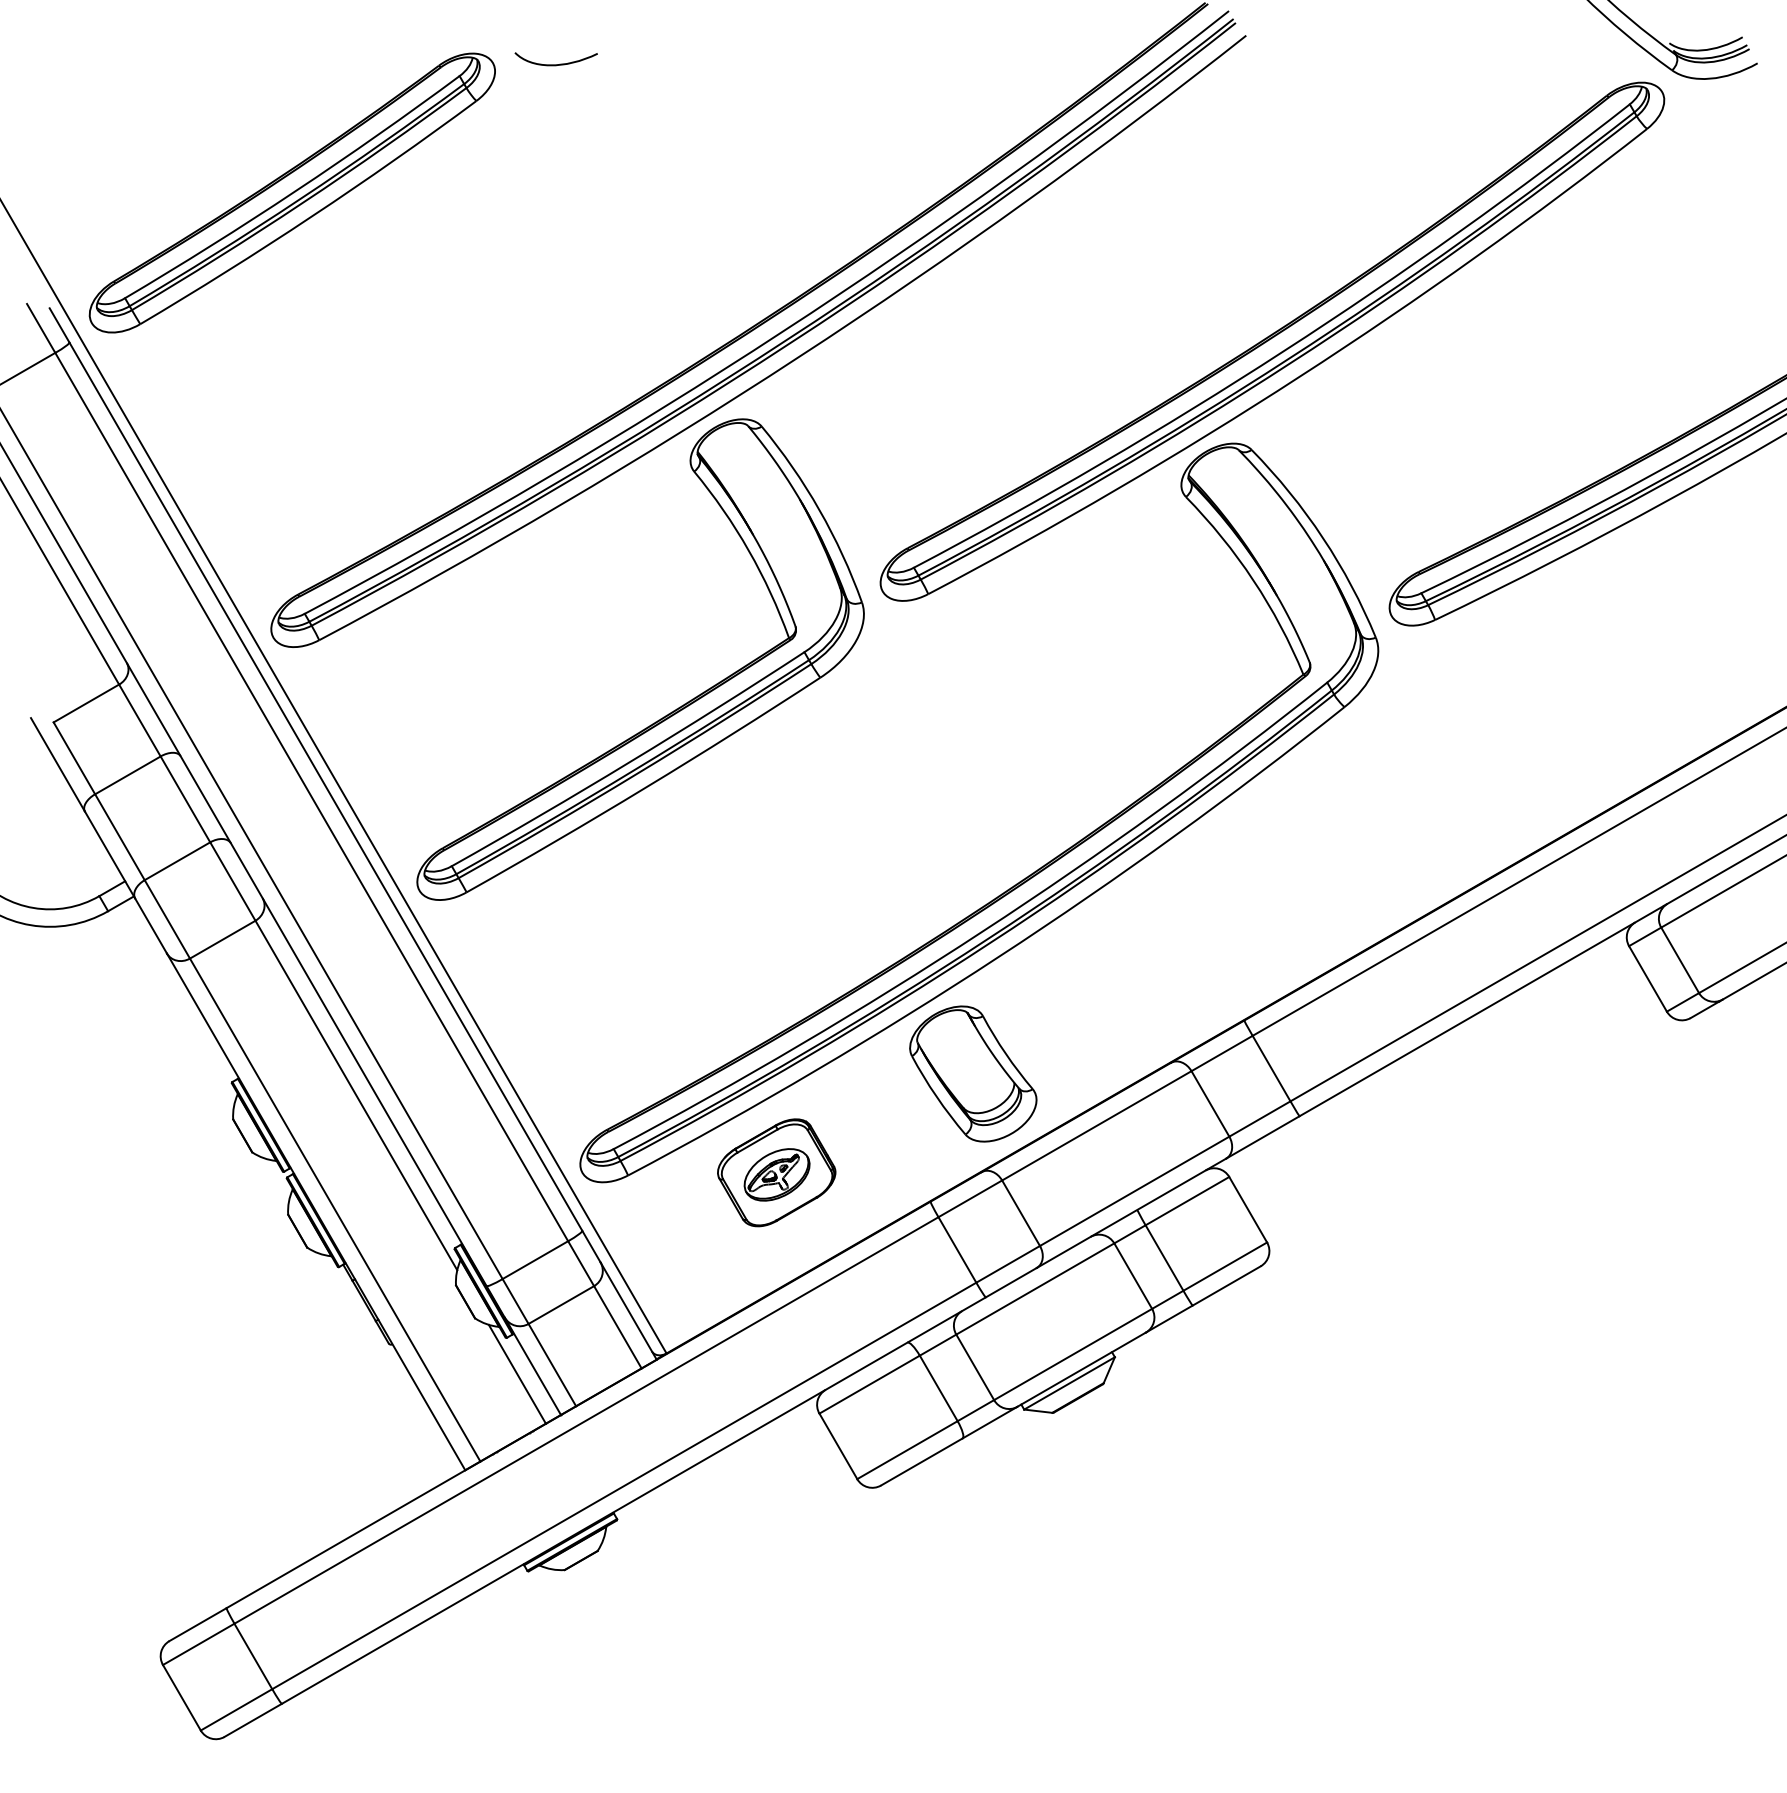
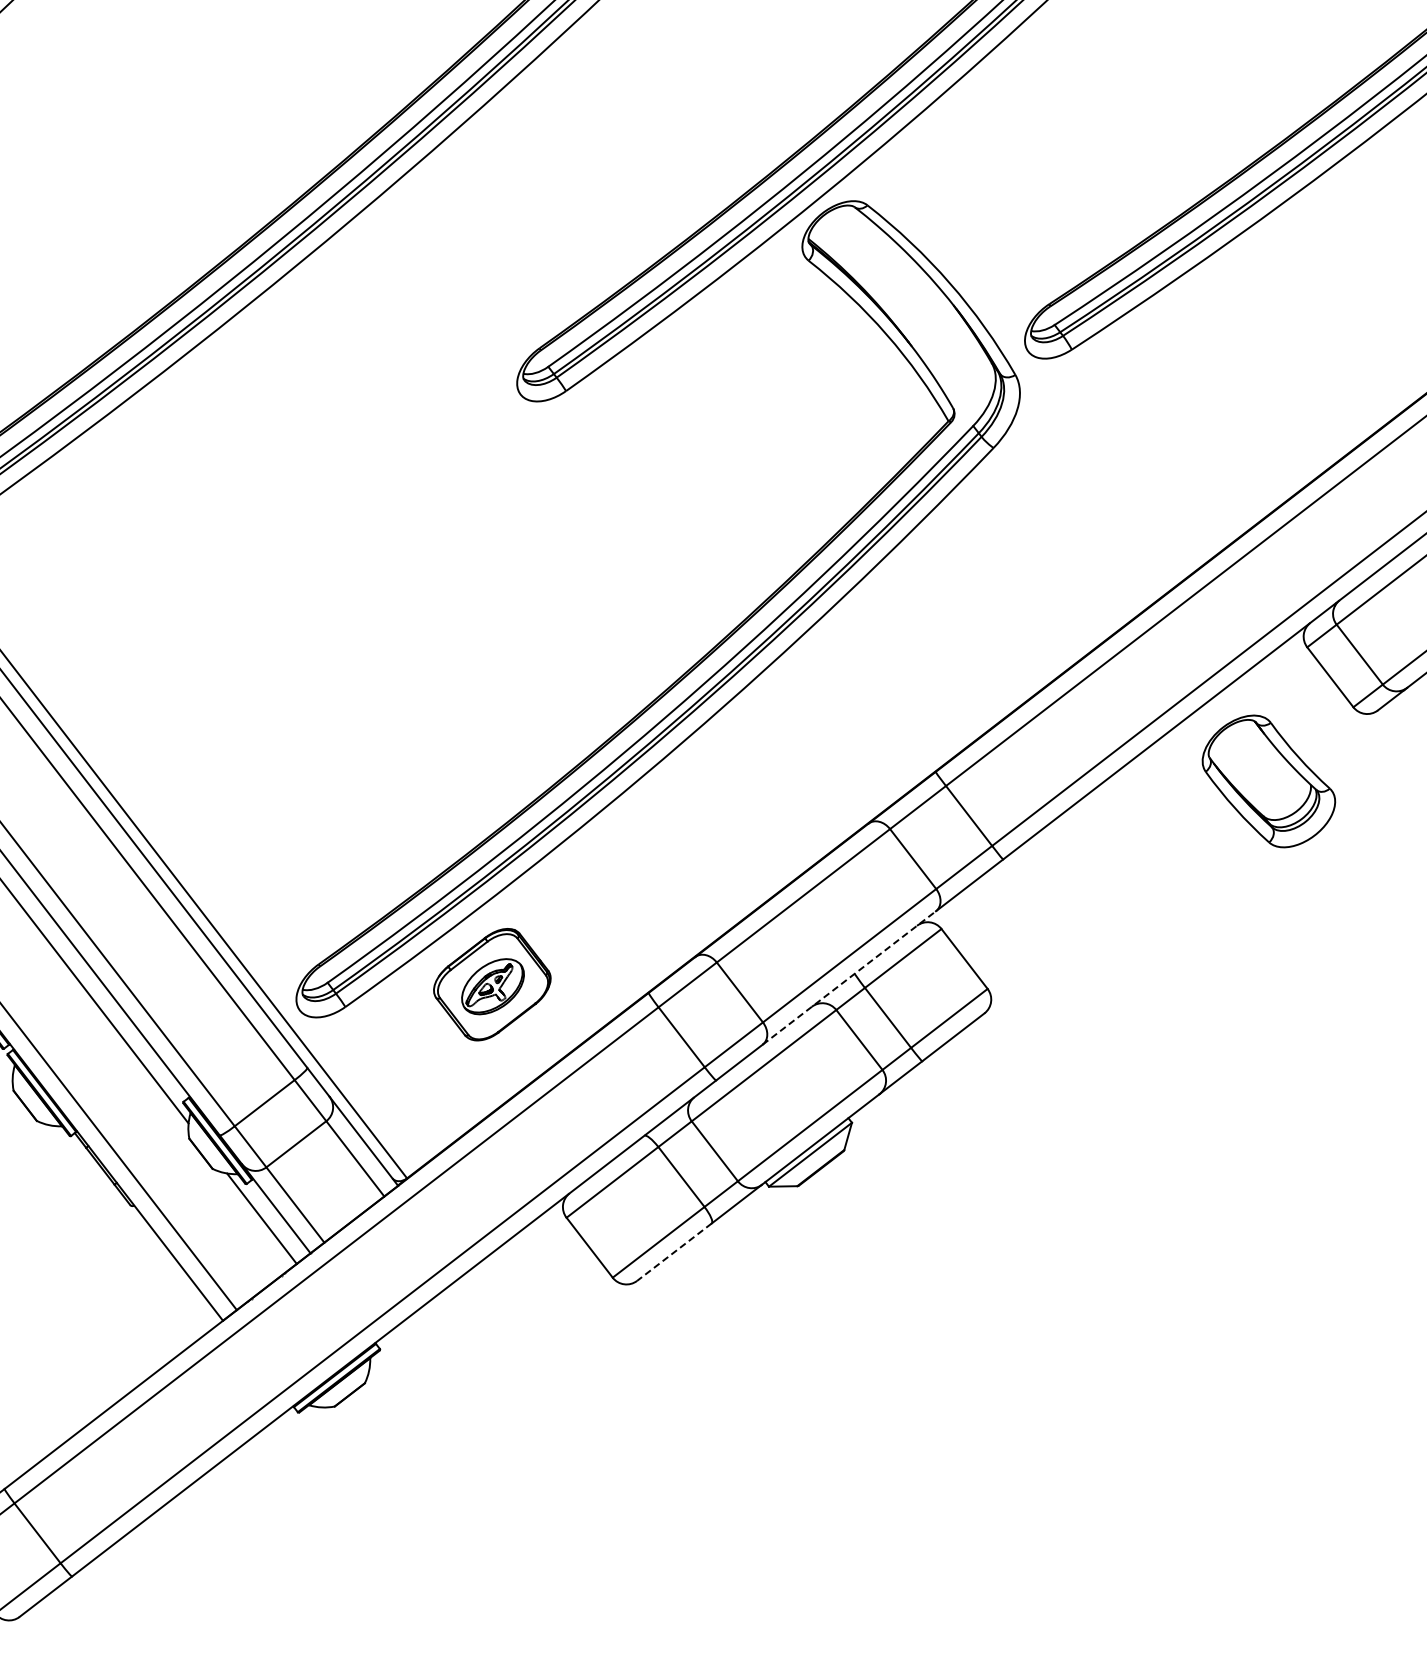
part: (671, 711) -> (327, 541), removed
part: (973, 1073) -> (1269, 780), moved
line: (1131, 1213) -> (849, 978), solid -> dashed
line: (921, 1462) -> (674, 1252), solid -> dashed

